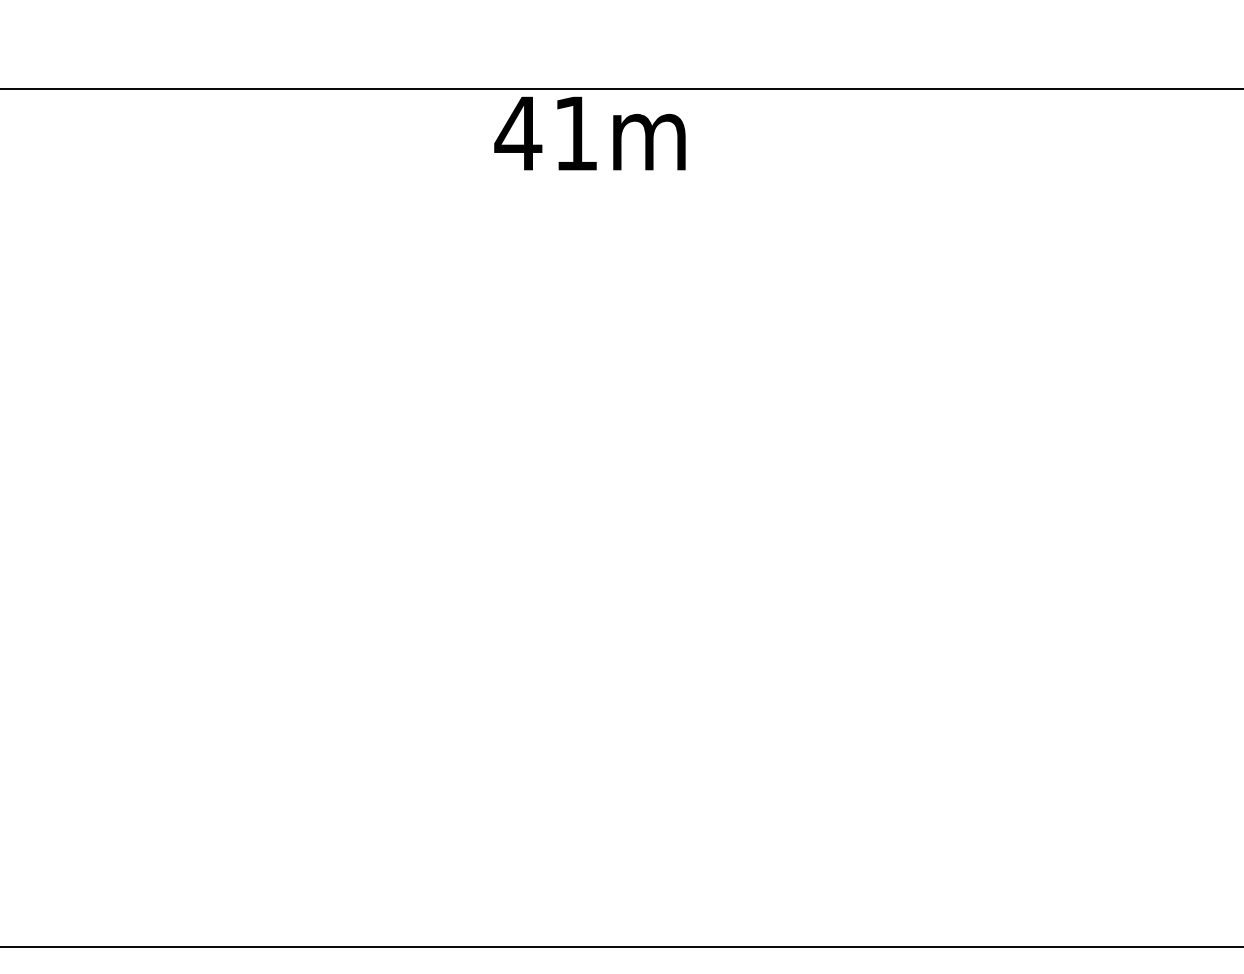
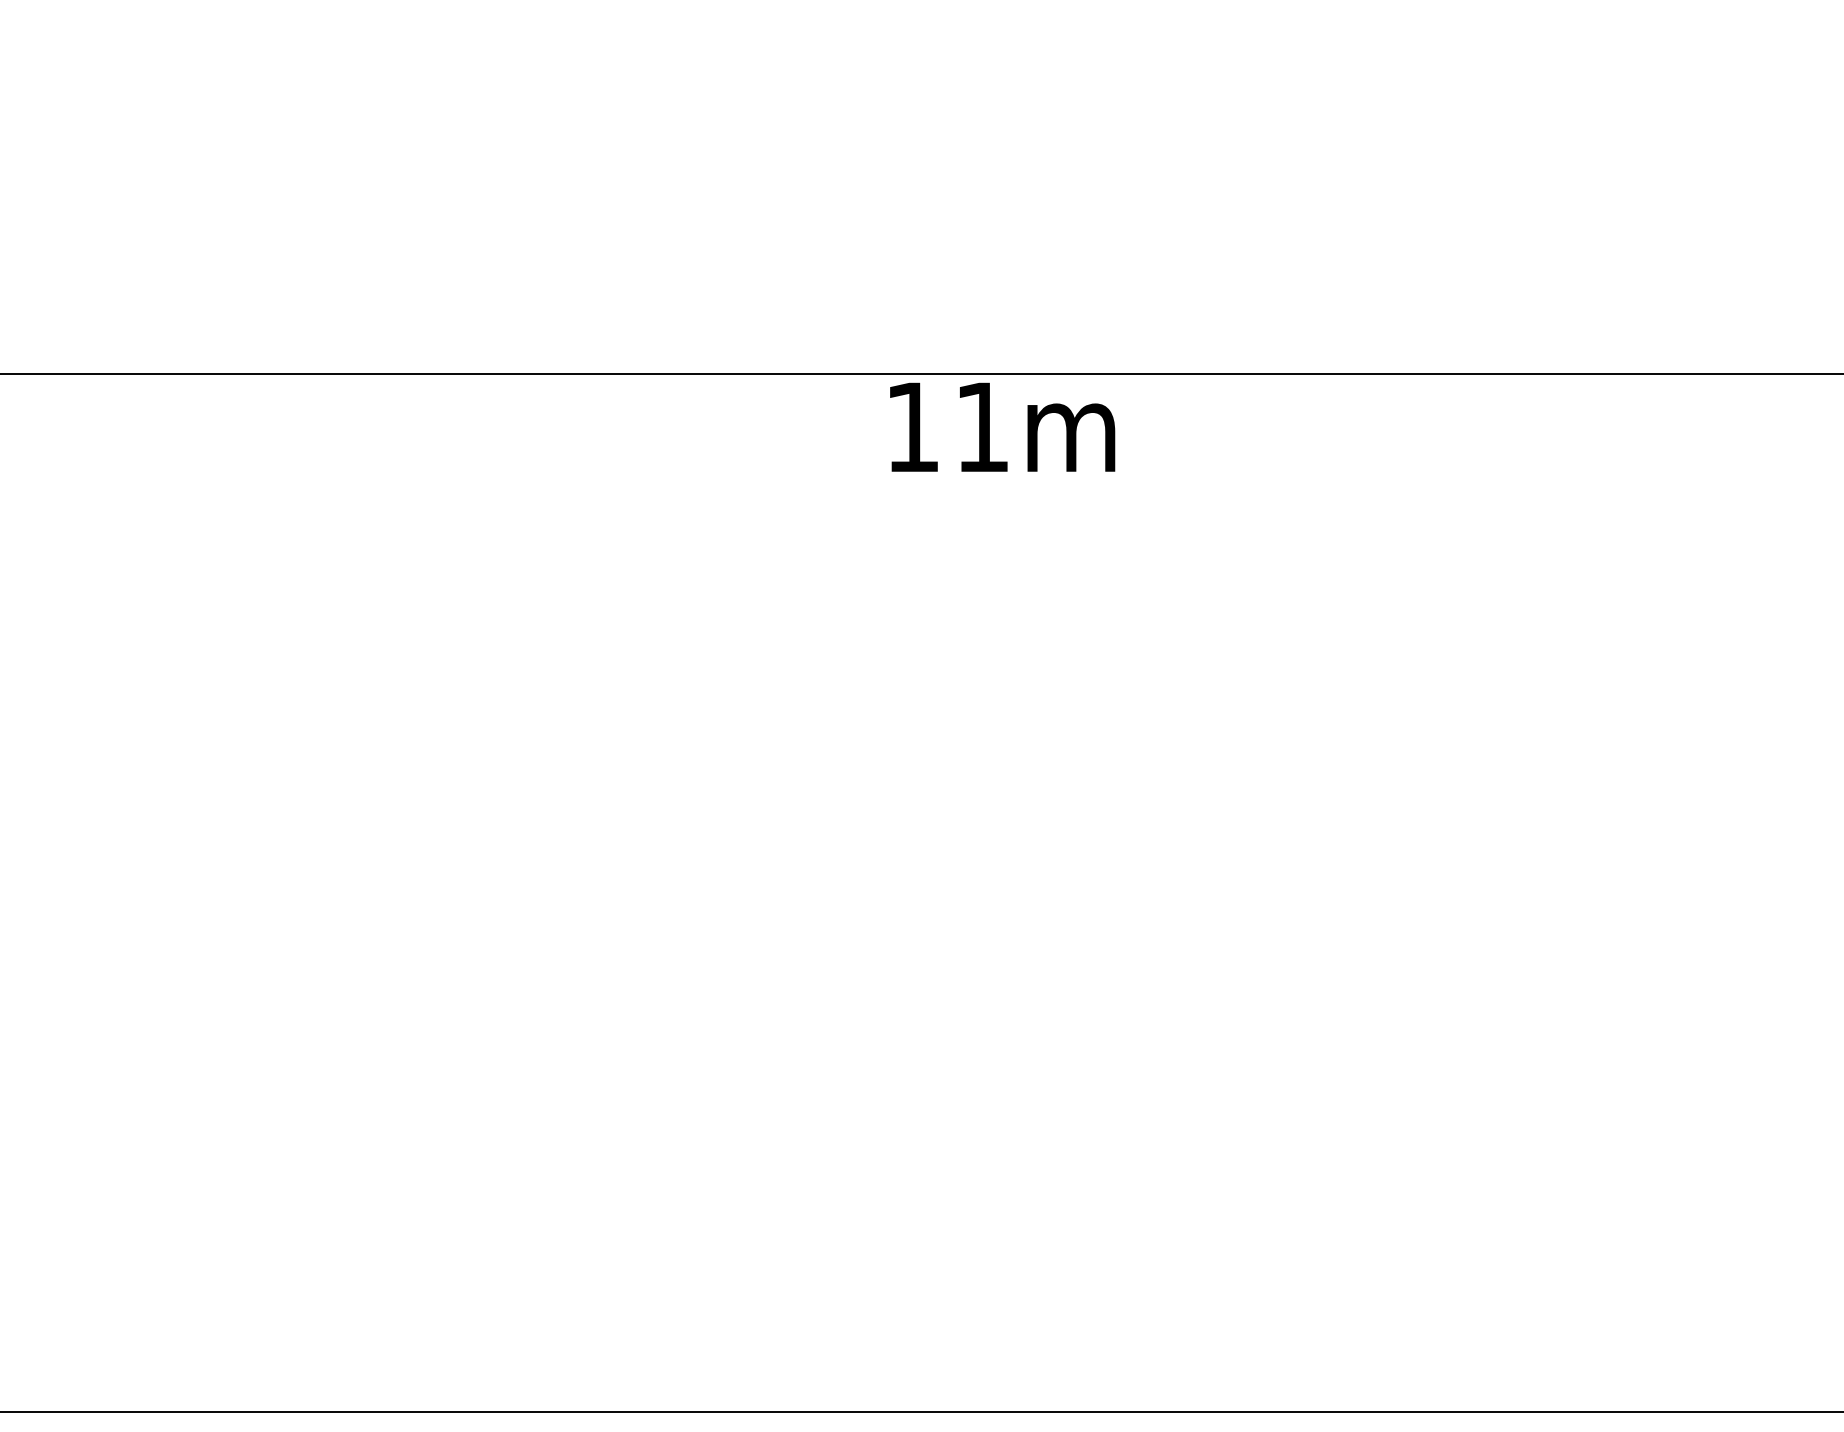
text: (518, 132) -> (912, 426), 41m -> 11m

